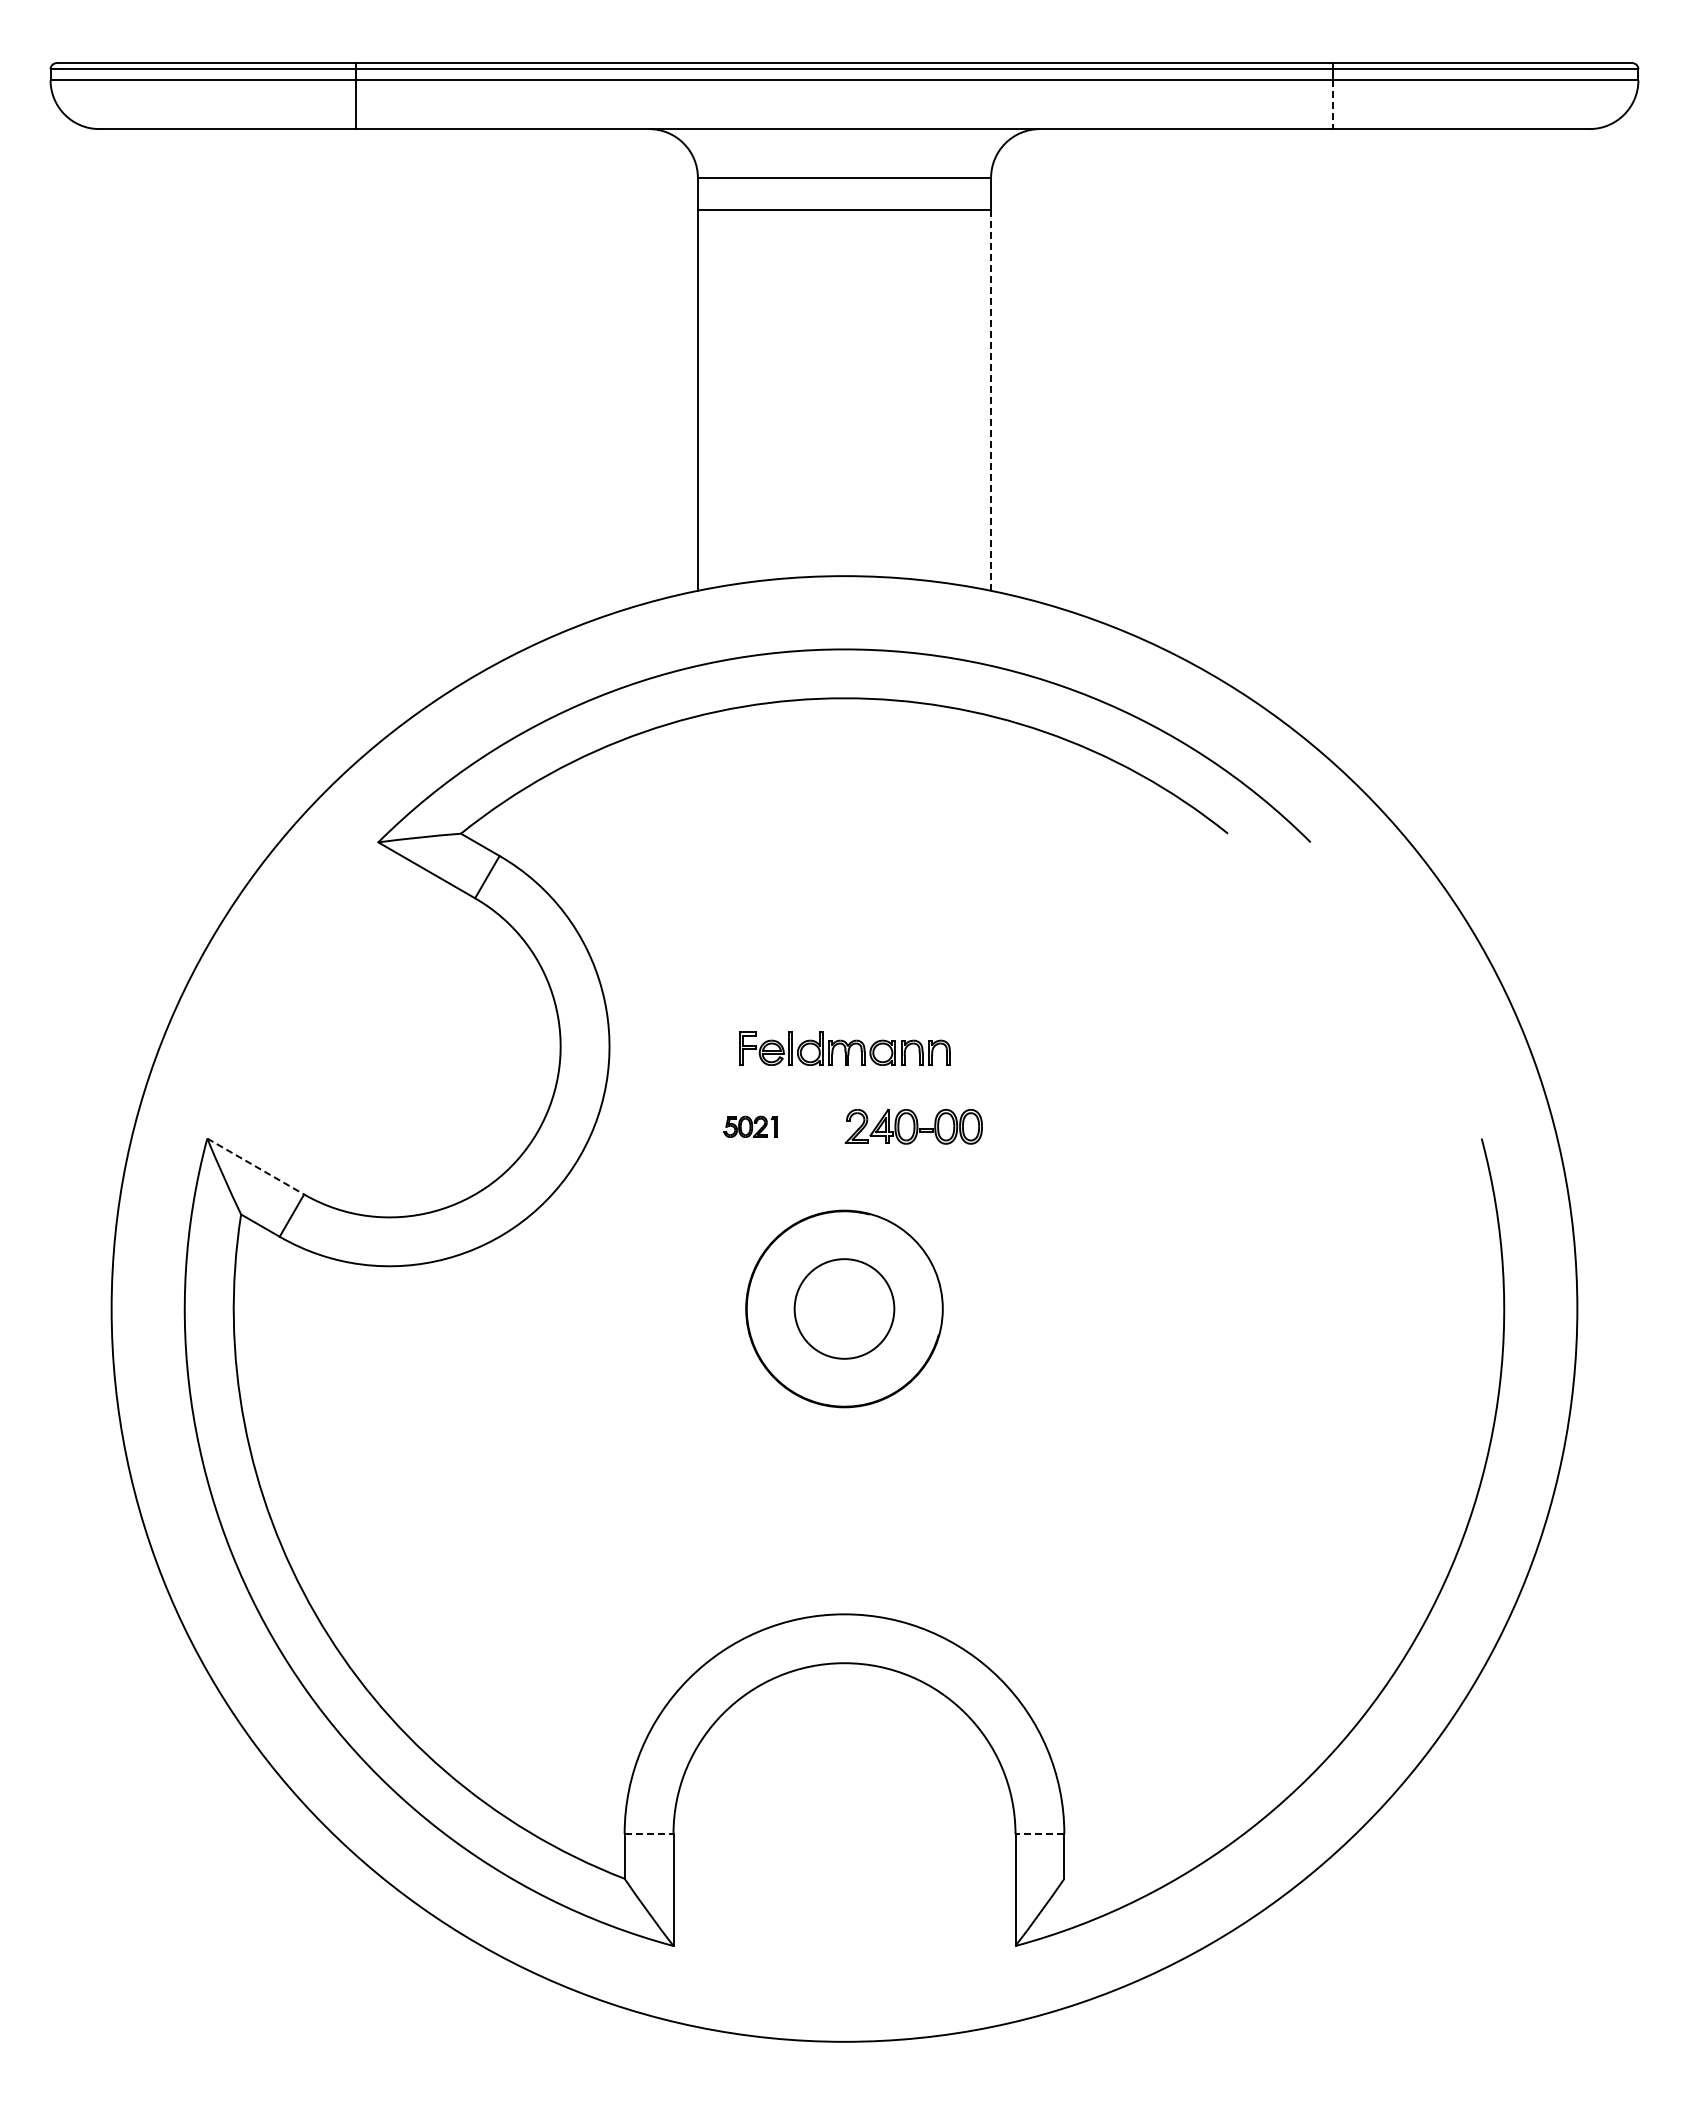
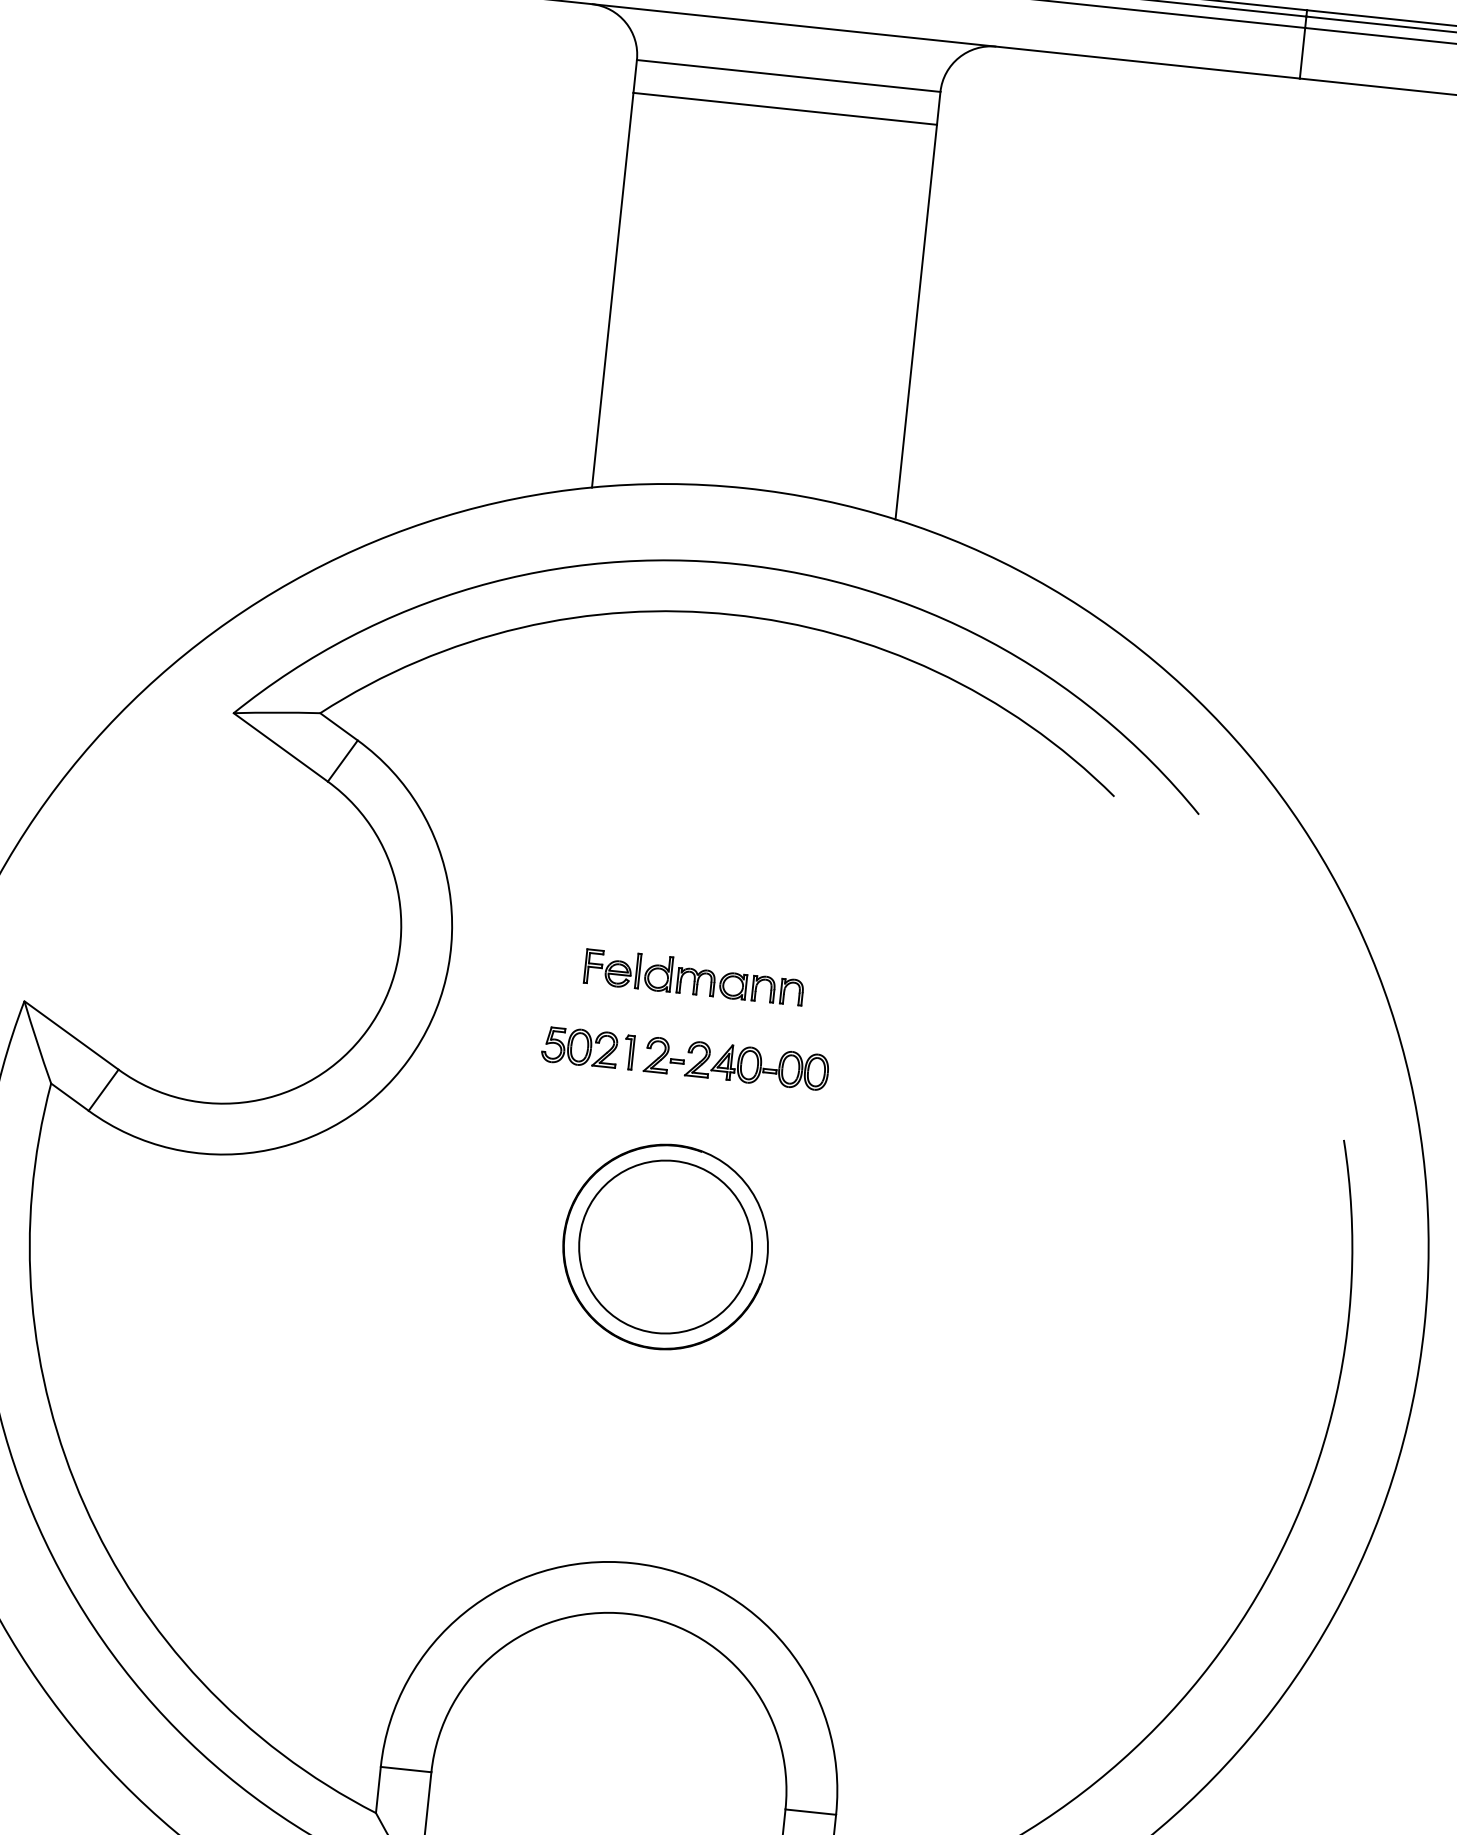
line: (1333, 105) -> (1302, 54), dashed -> solid
line: (991, 400) -> (916, 322), dashed -> solid
part: (750, 1126) -> (588, 1047), size x1.67
part: (824, 1126) -> (664, 1055), added
line: (255, 1166) -> (71, 1035), dashed -> solid
circle: (844, 1308) -> (665, 1246), size x1.67
line: (649, 1834) -> (406, 1769), dashed -> solid
line: (1039, 1834) -> (810, 1812), dashed -> solid

